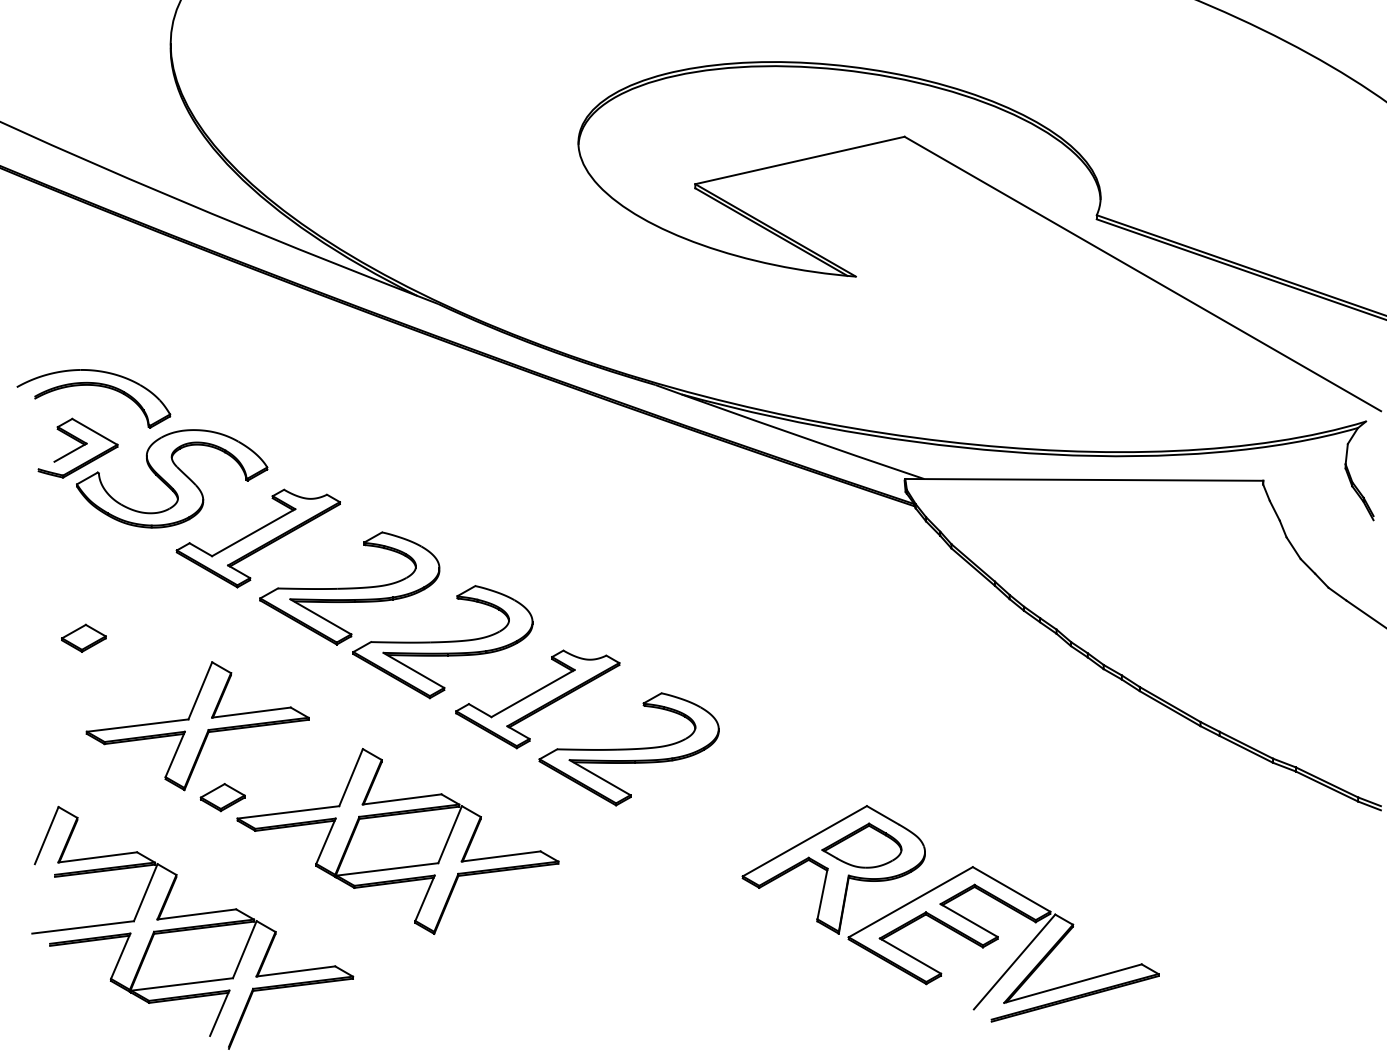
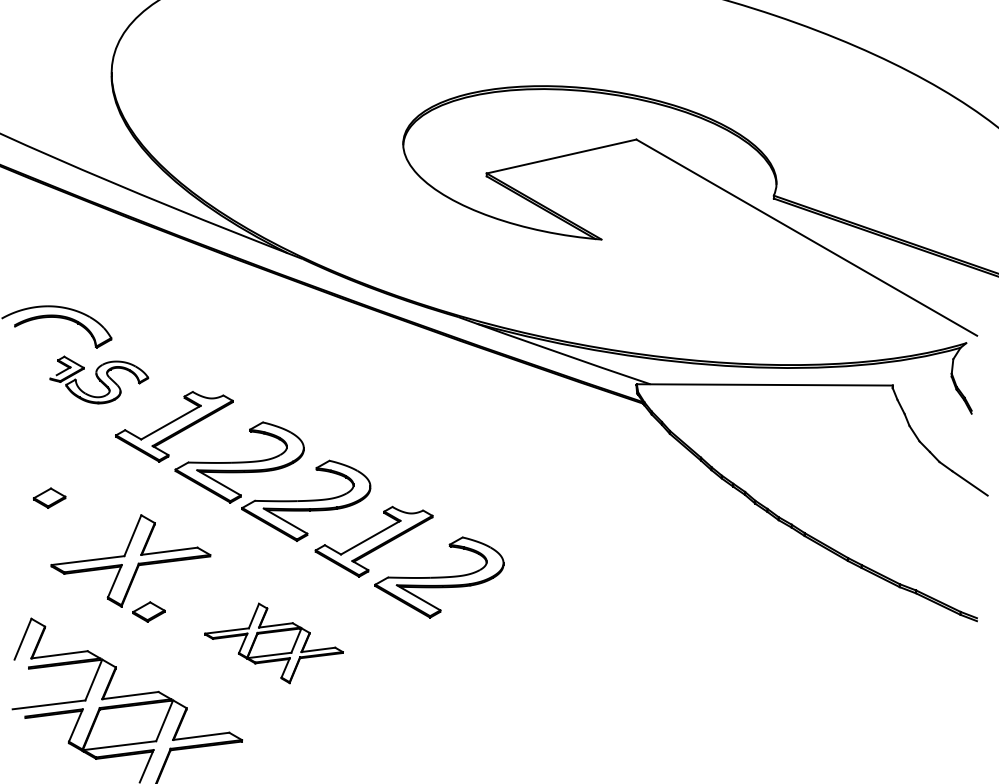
part: (152, 472) -> (98, 379), size x0.6
part: (397, 841) -> (273, 643), size x0.6
part: (949, 914) -> (668, 695), removed

